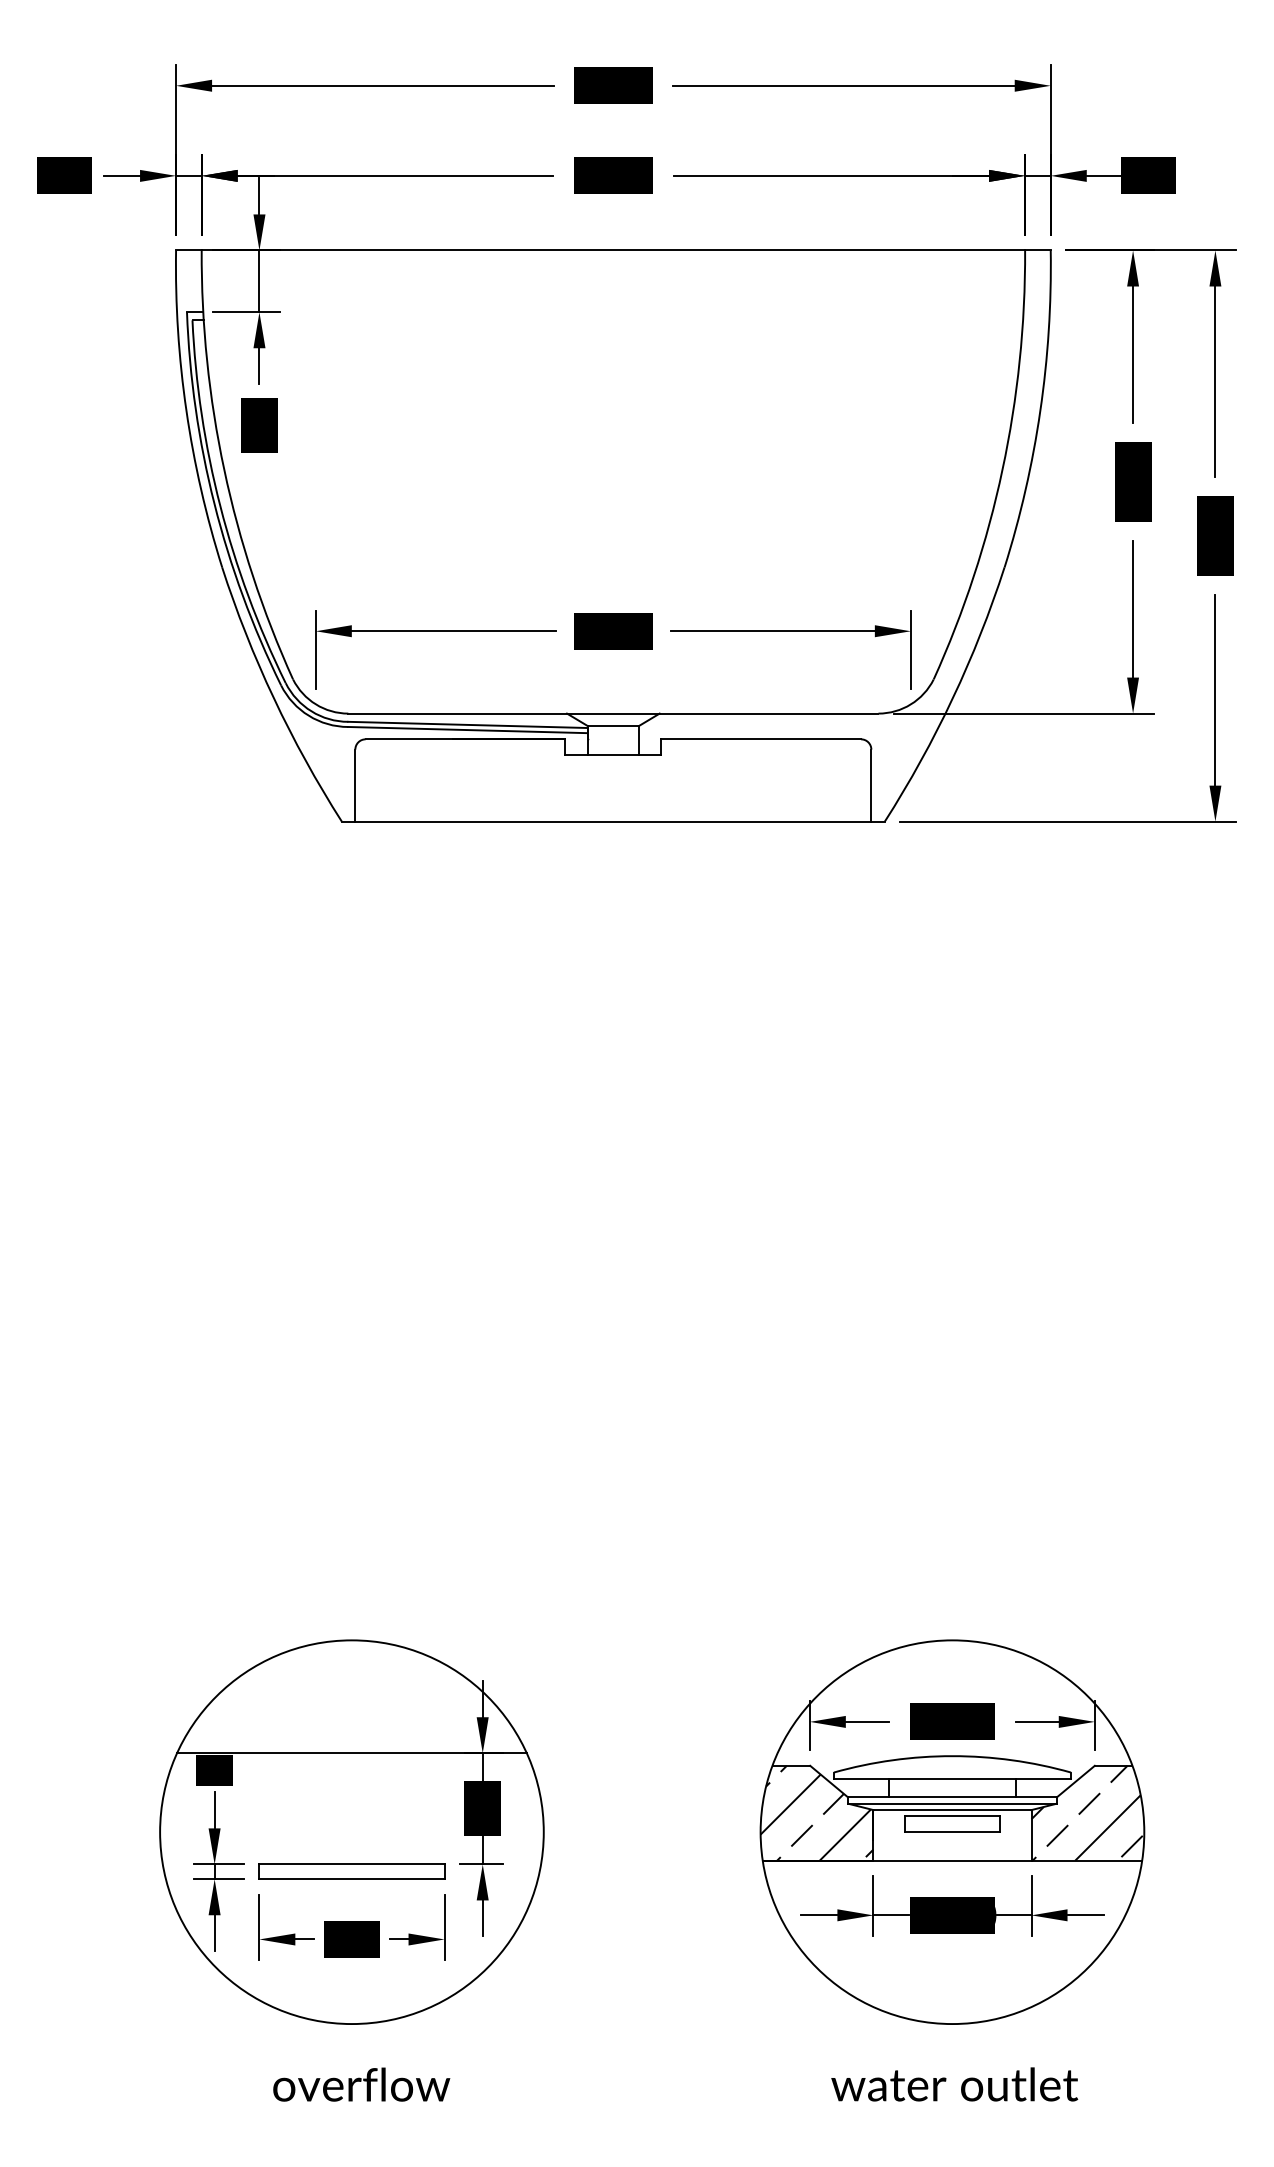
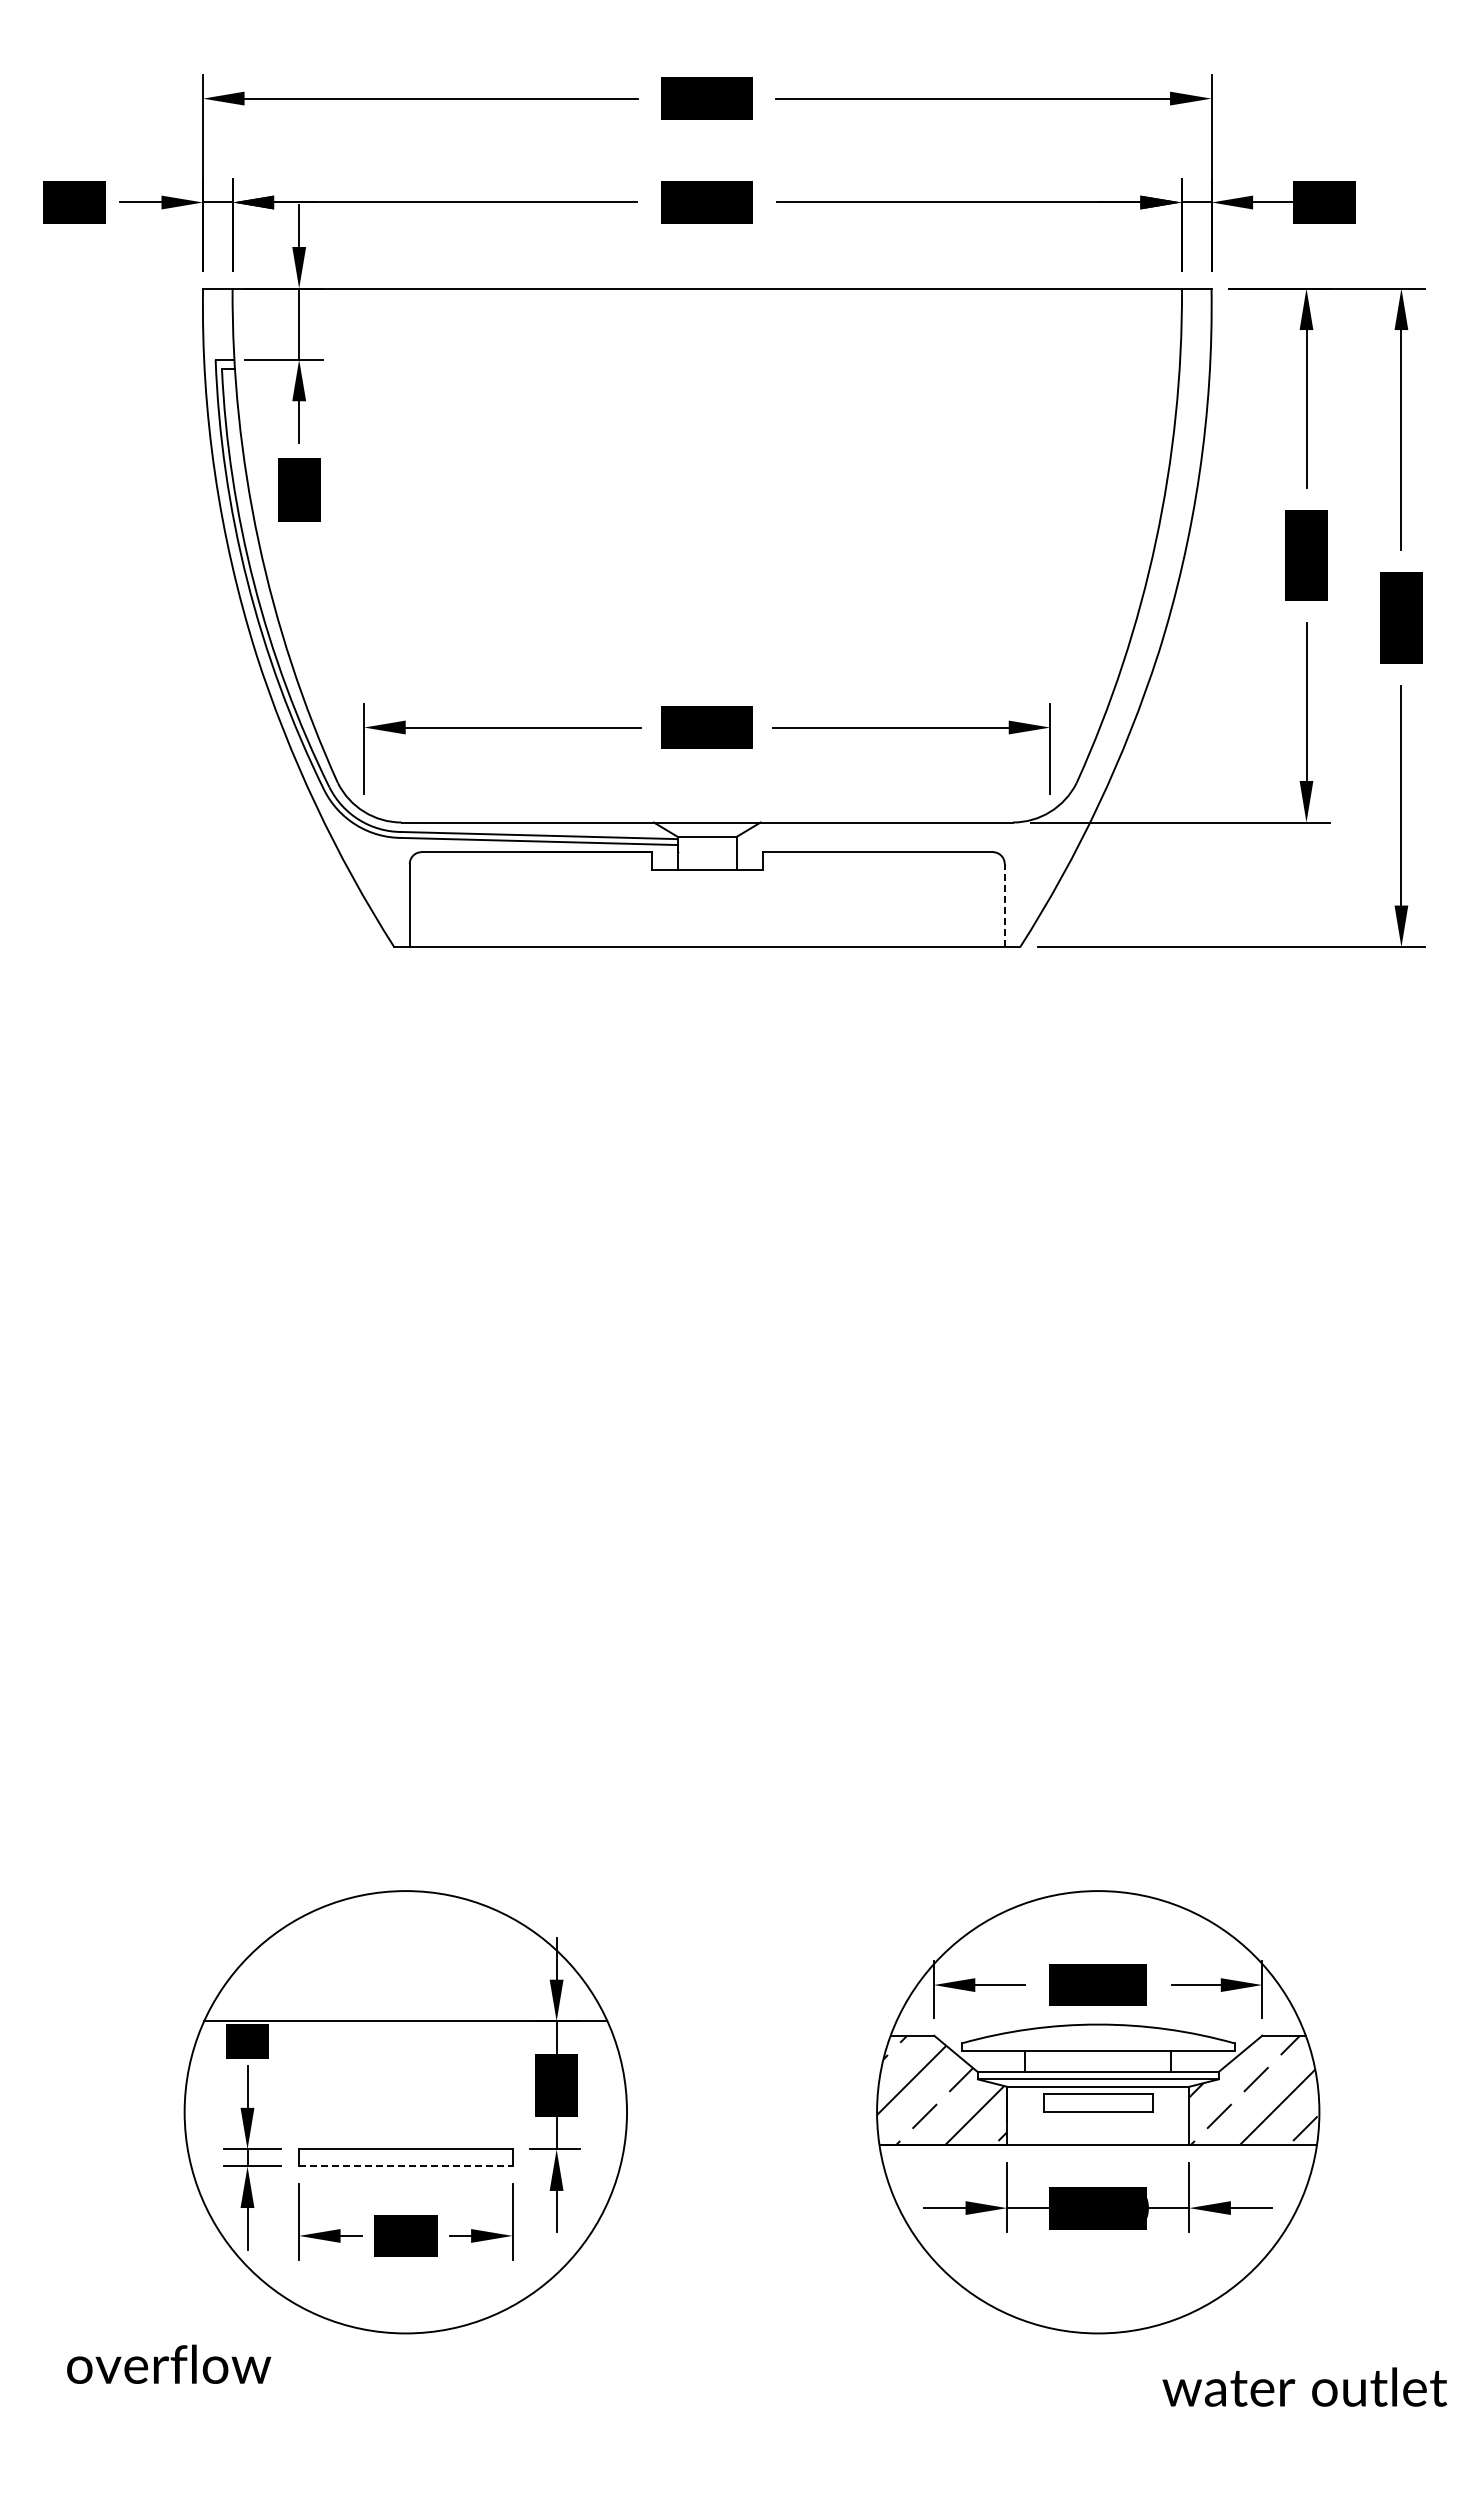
line: (871, 785) -> (1004, 905), solid -> dashed
line: (351, 1879) -> (405, 2166), solid -> dashed
text: (362, 2083) -> (169, 2363), moved
text: (954, 2083) -> (1304, 2386), moved

